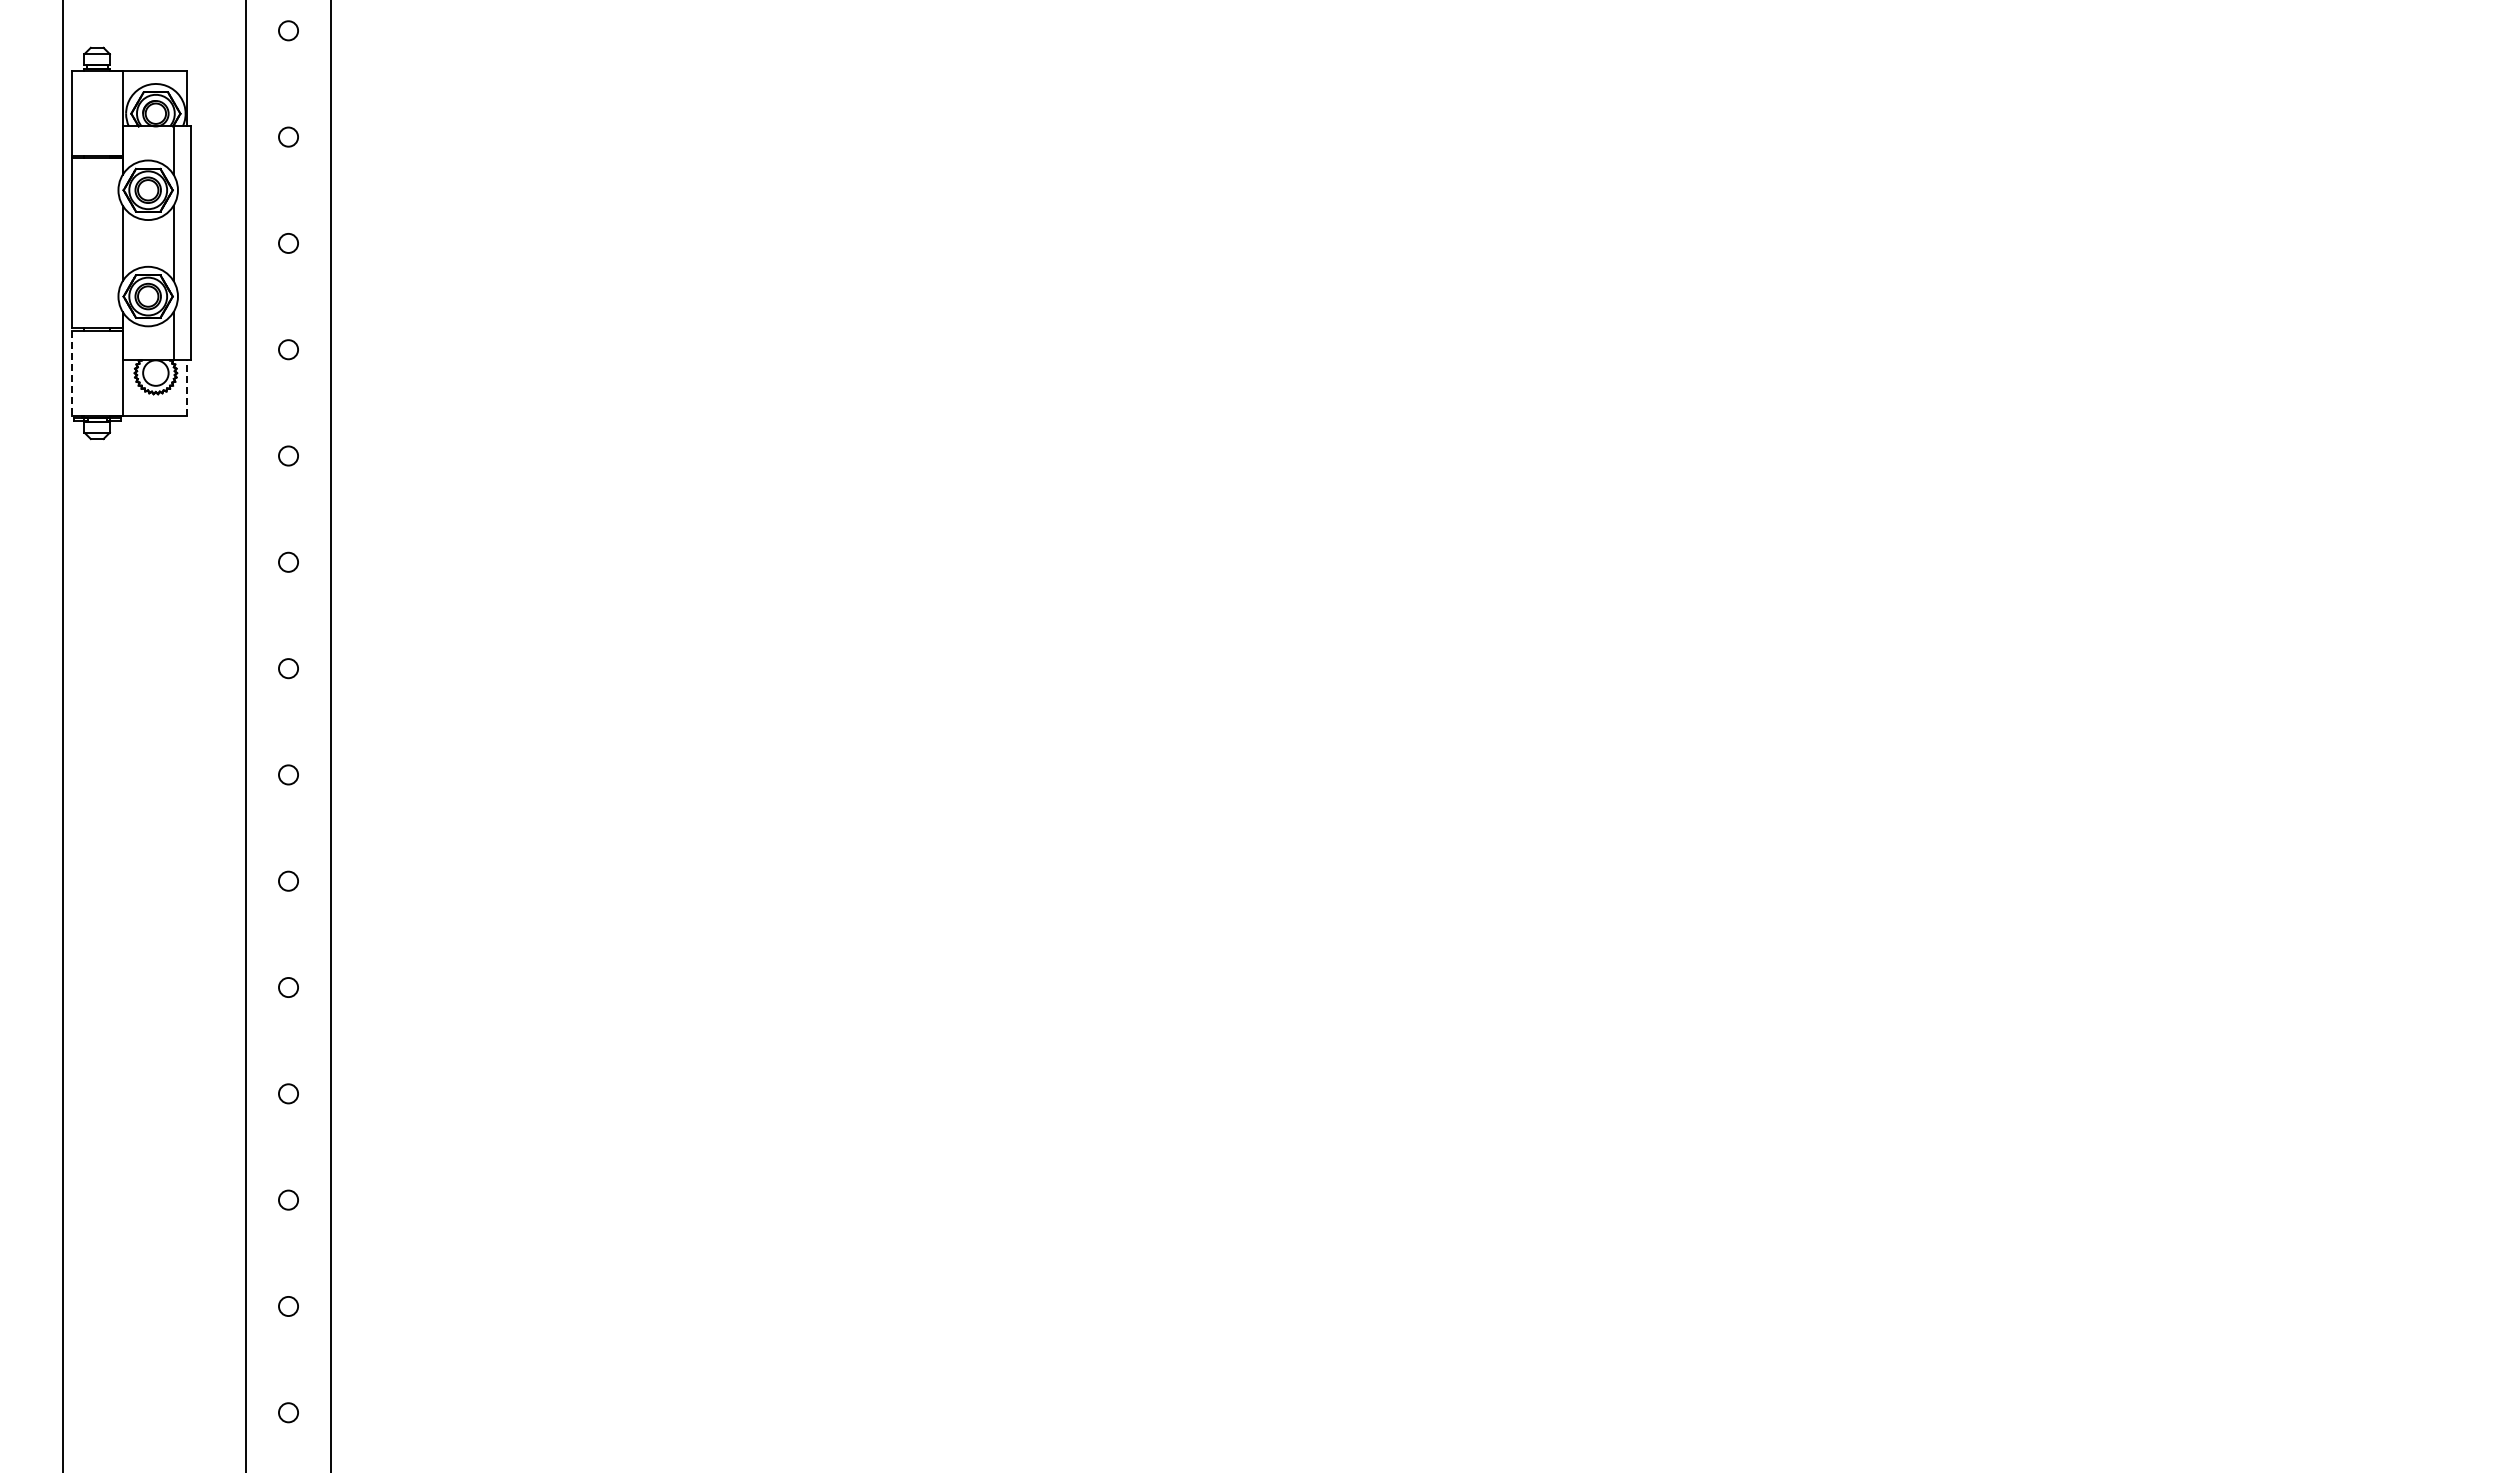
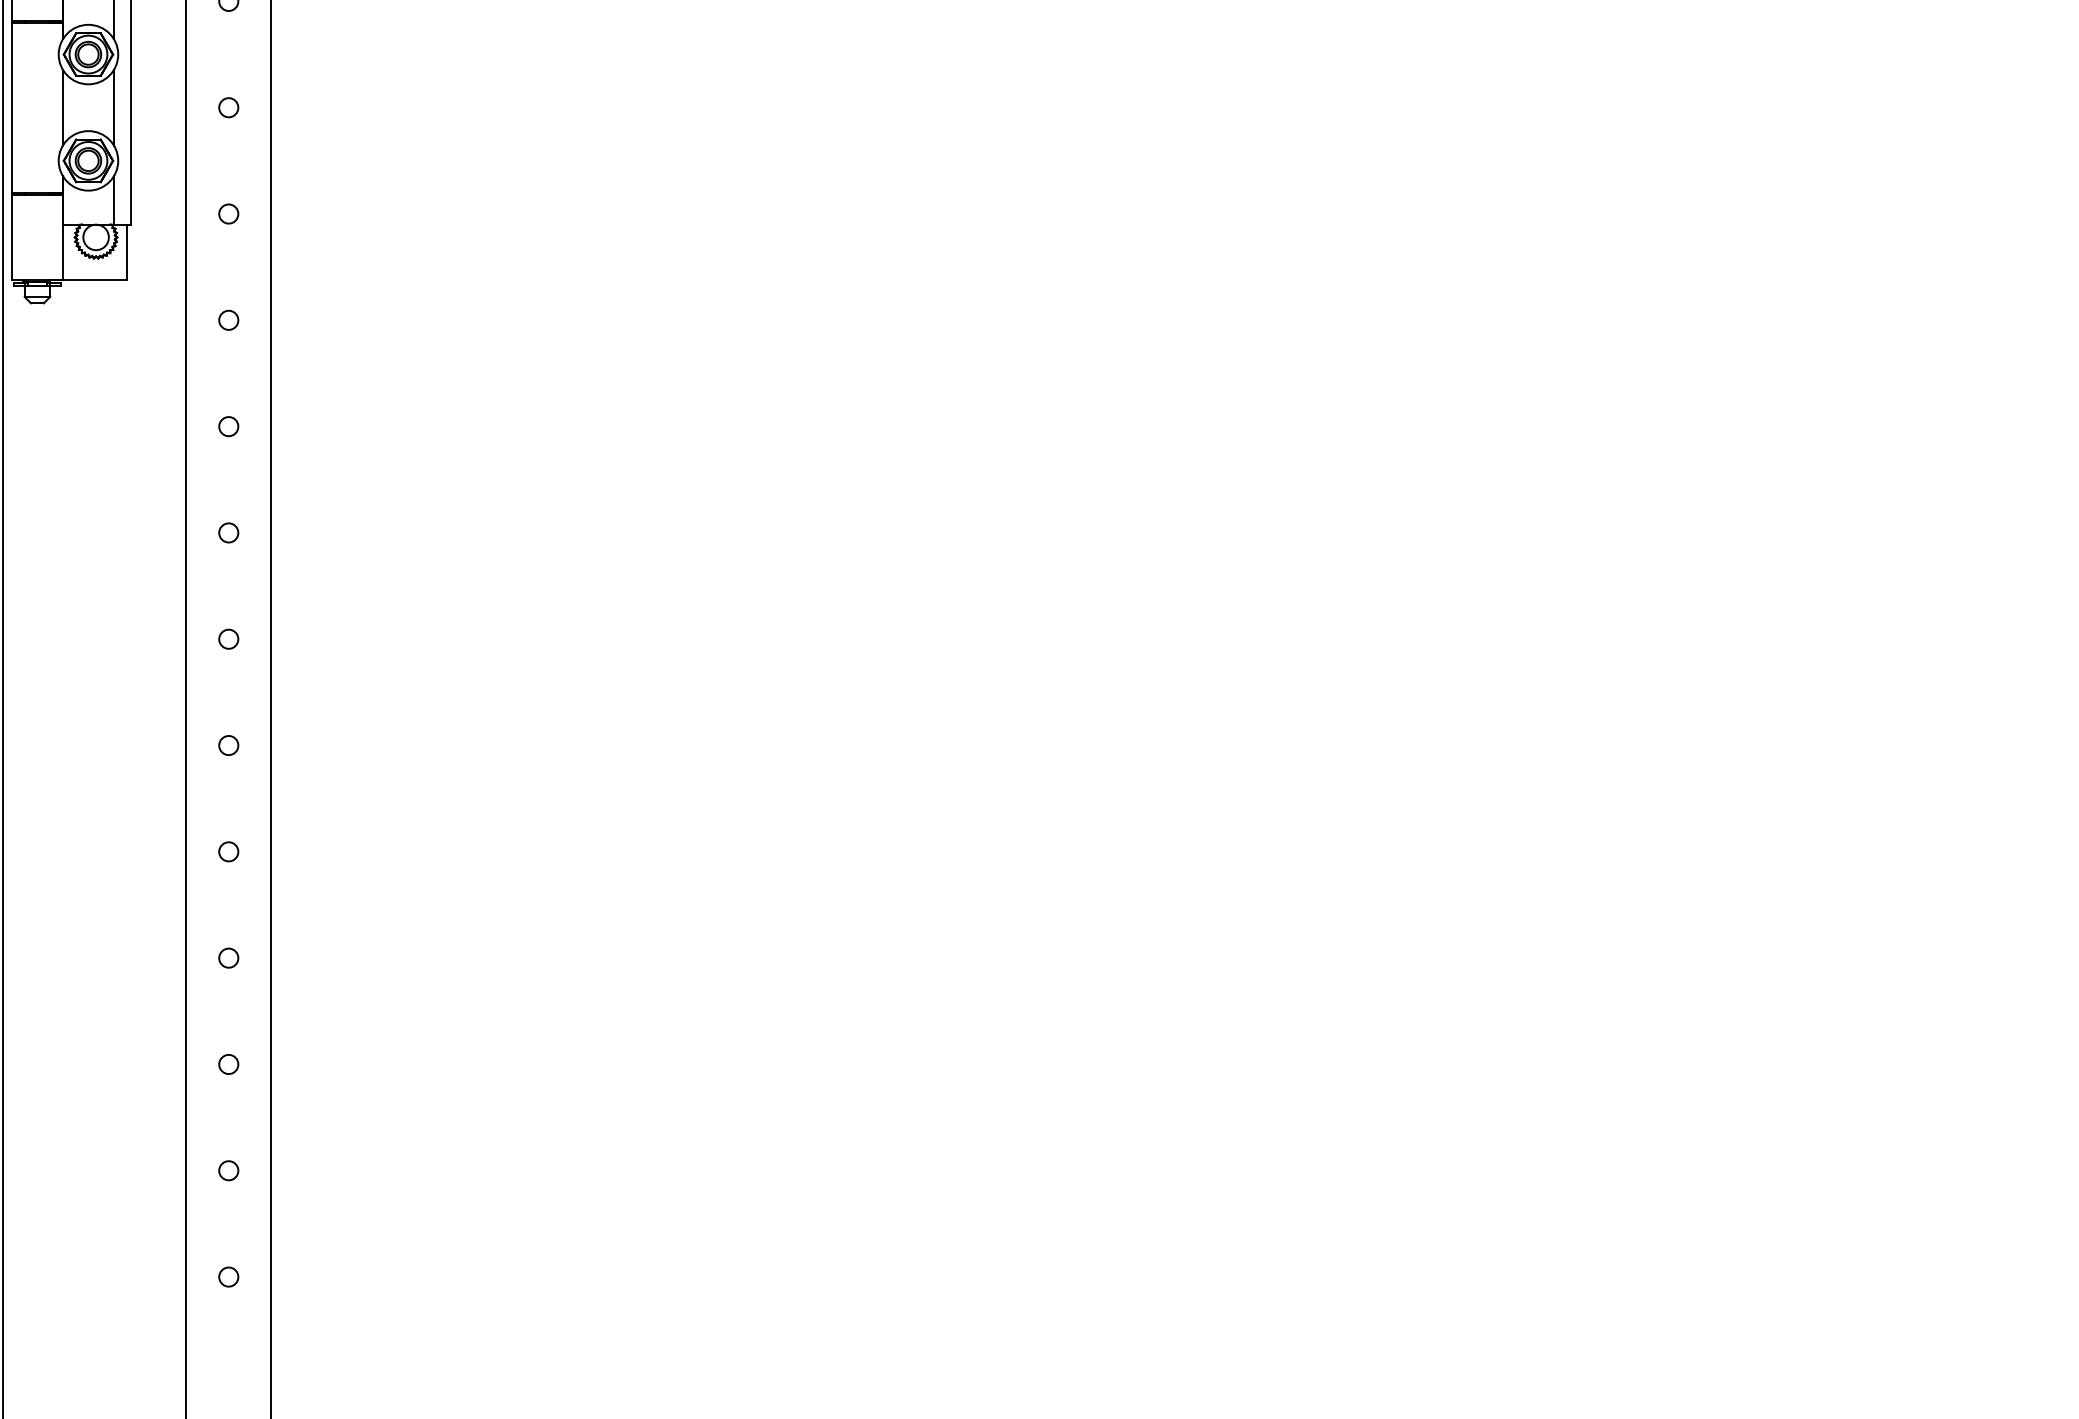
line: (71, 373) -> (11, 237), dashed -> solid
line: (186, 388) -> (126, 252), dashed -> solid

